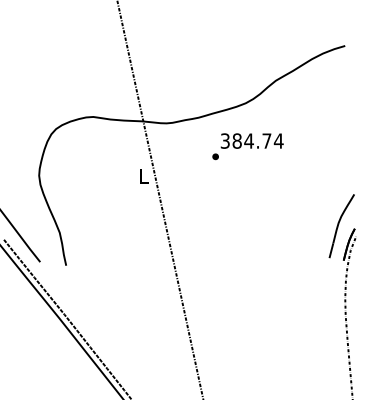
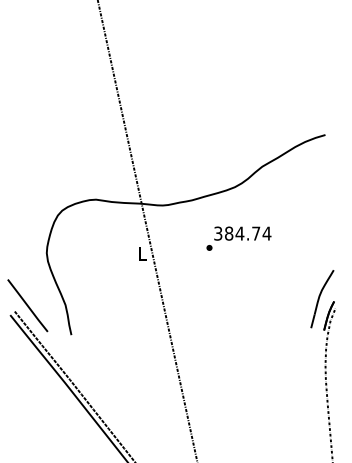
text: (247, 146) -> (238, 238), moved

